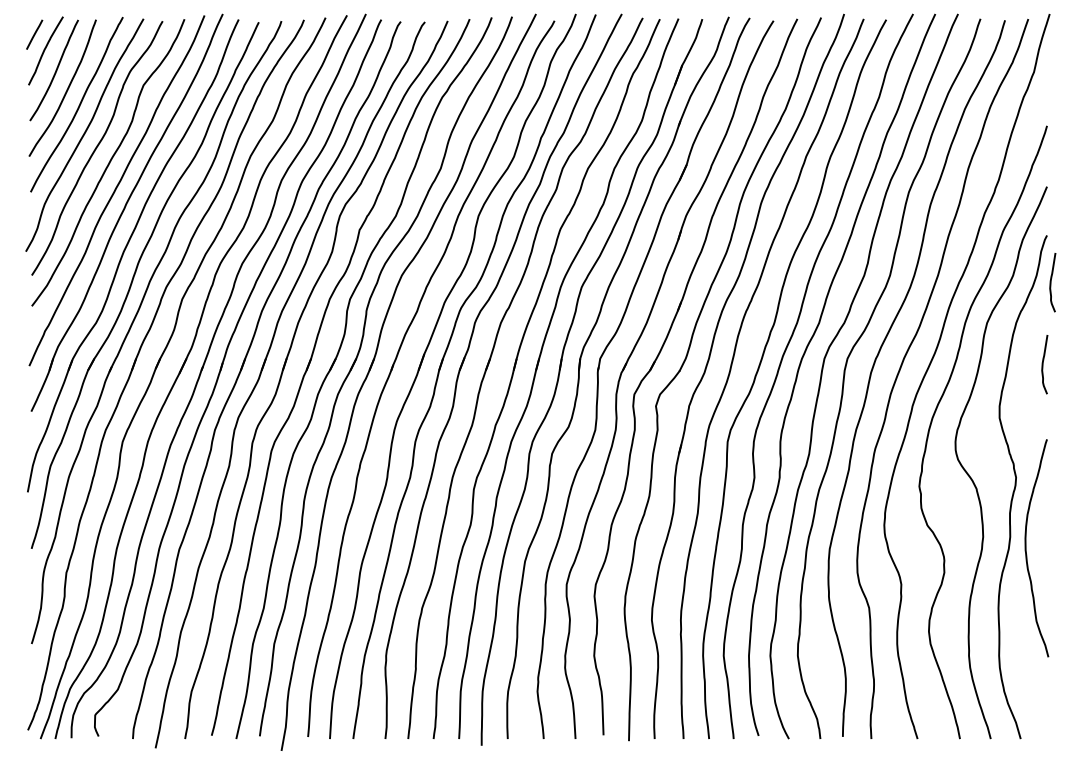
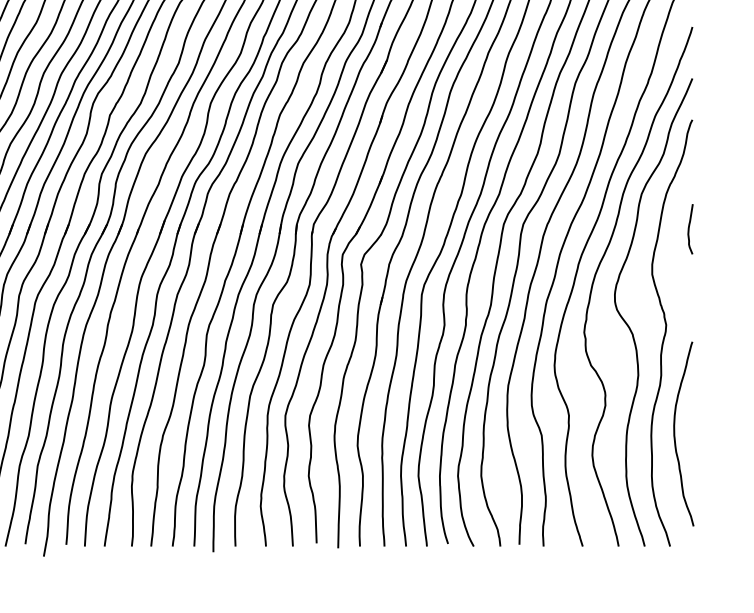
curve: (1051, 282) -> (696, 159), removed
curve: (1026, 548) -> (675, 434), moved

